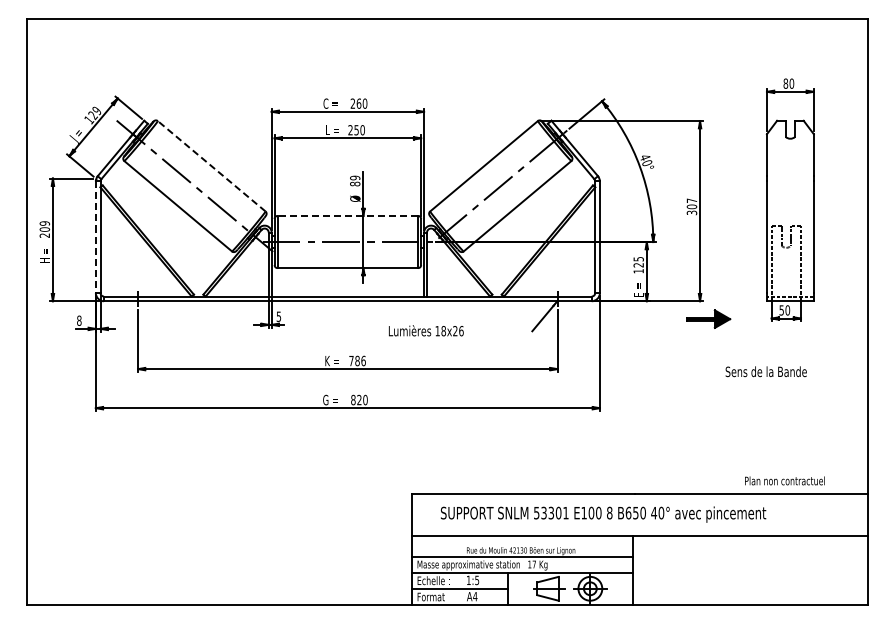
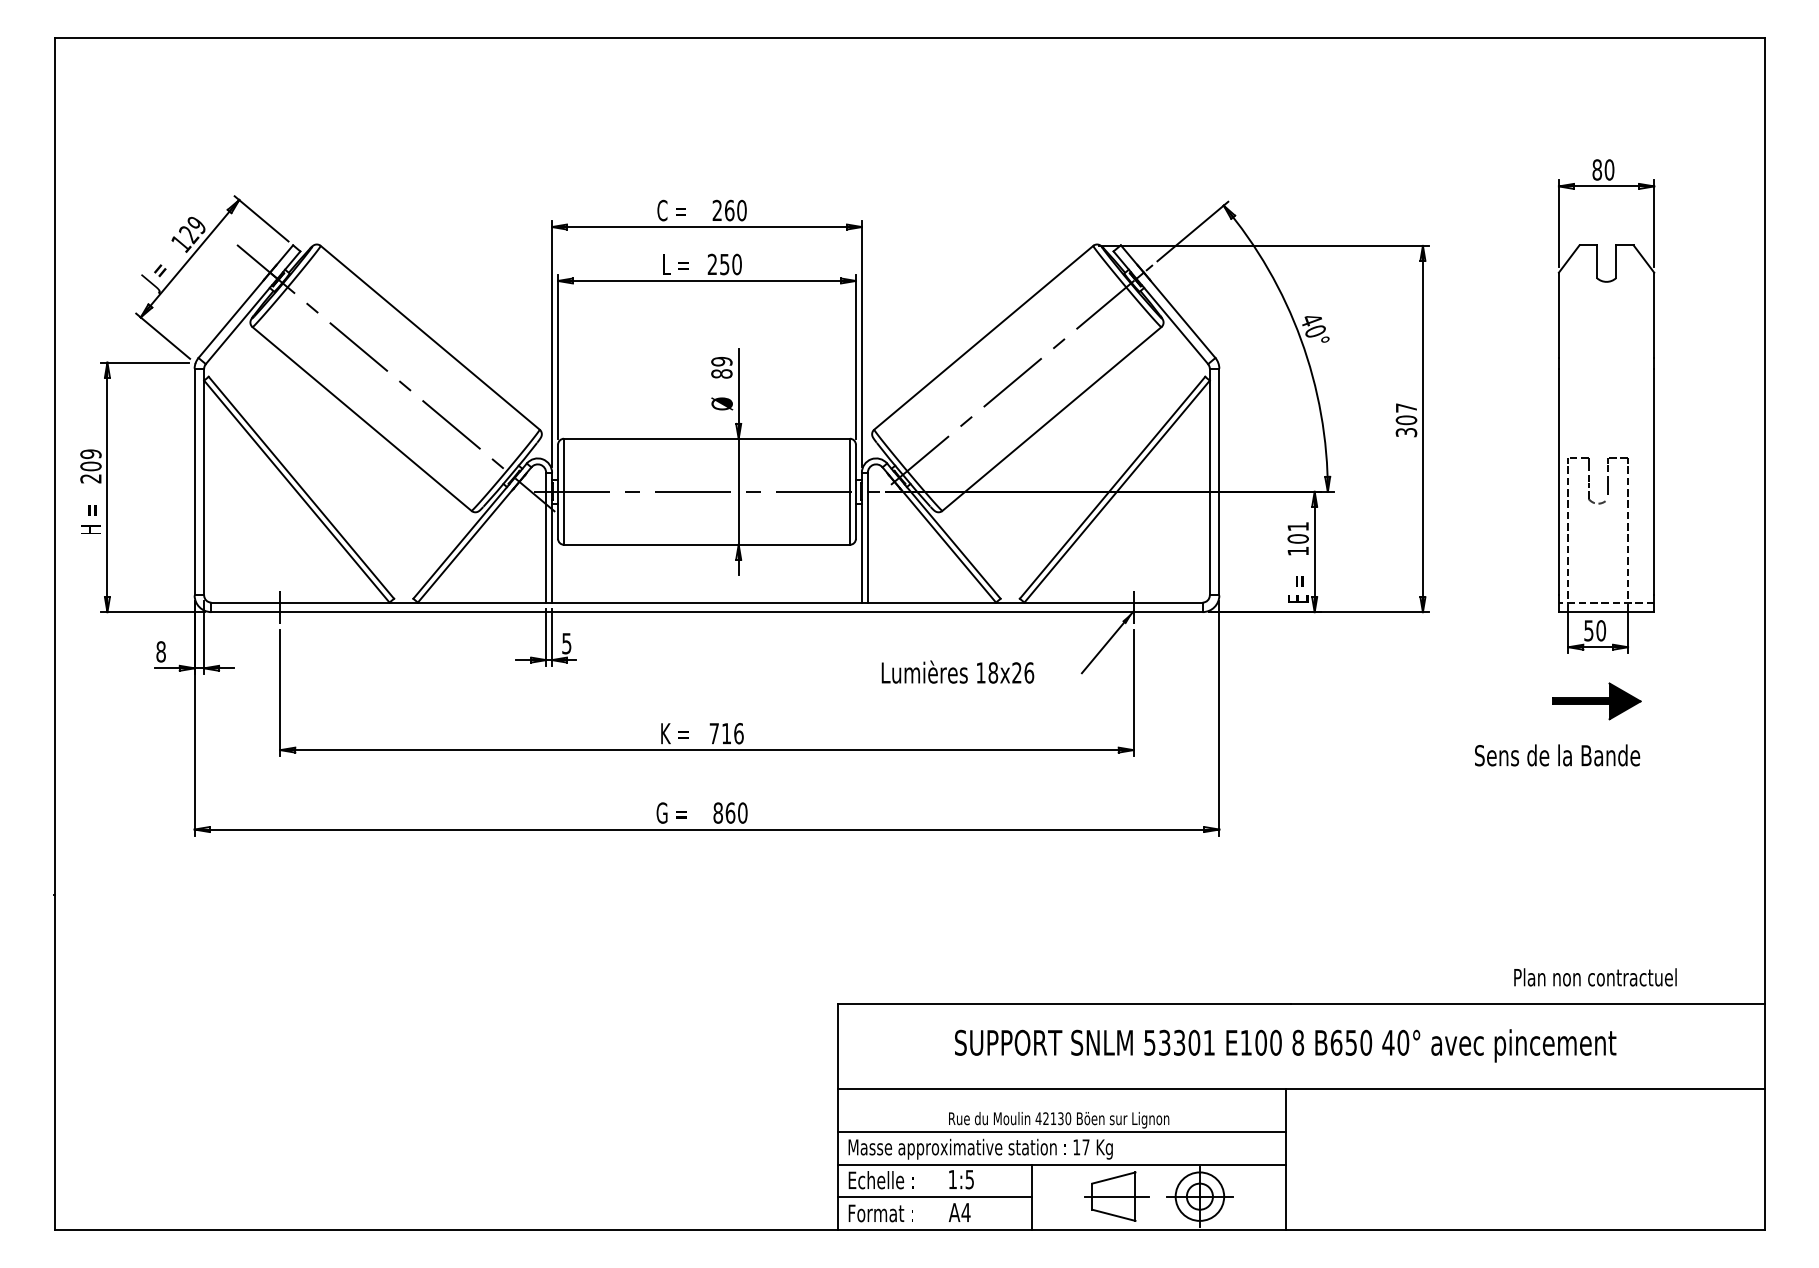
line: (211, 165) -> (429, 336), dashed -> solid
line: (347, 215) -> (706, 437), dashed -> solid
line: (95, 237) -> (193, 482), dashed -> solid
text: (638, 262) -> (1297, 533), 125 -> 101
part: (708, 318) -> (1596, 700), moved
text: (426, 330) -> (958, 671), moved
text: (357, 360) -> (726, 732), 786 -> 716
text: (359, 399) -> (730, 811), 820 -> 860
text: (603, 514) -> (1285, 1045), moved

